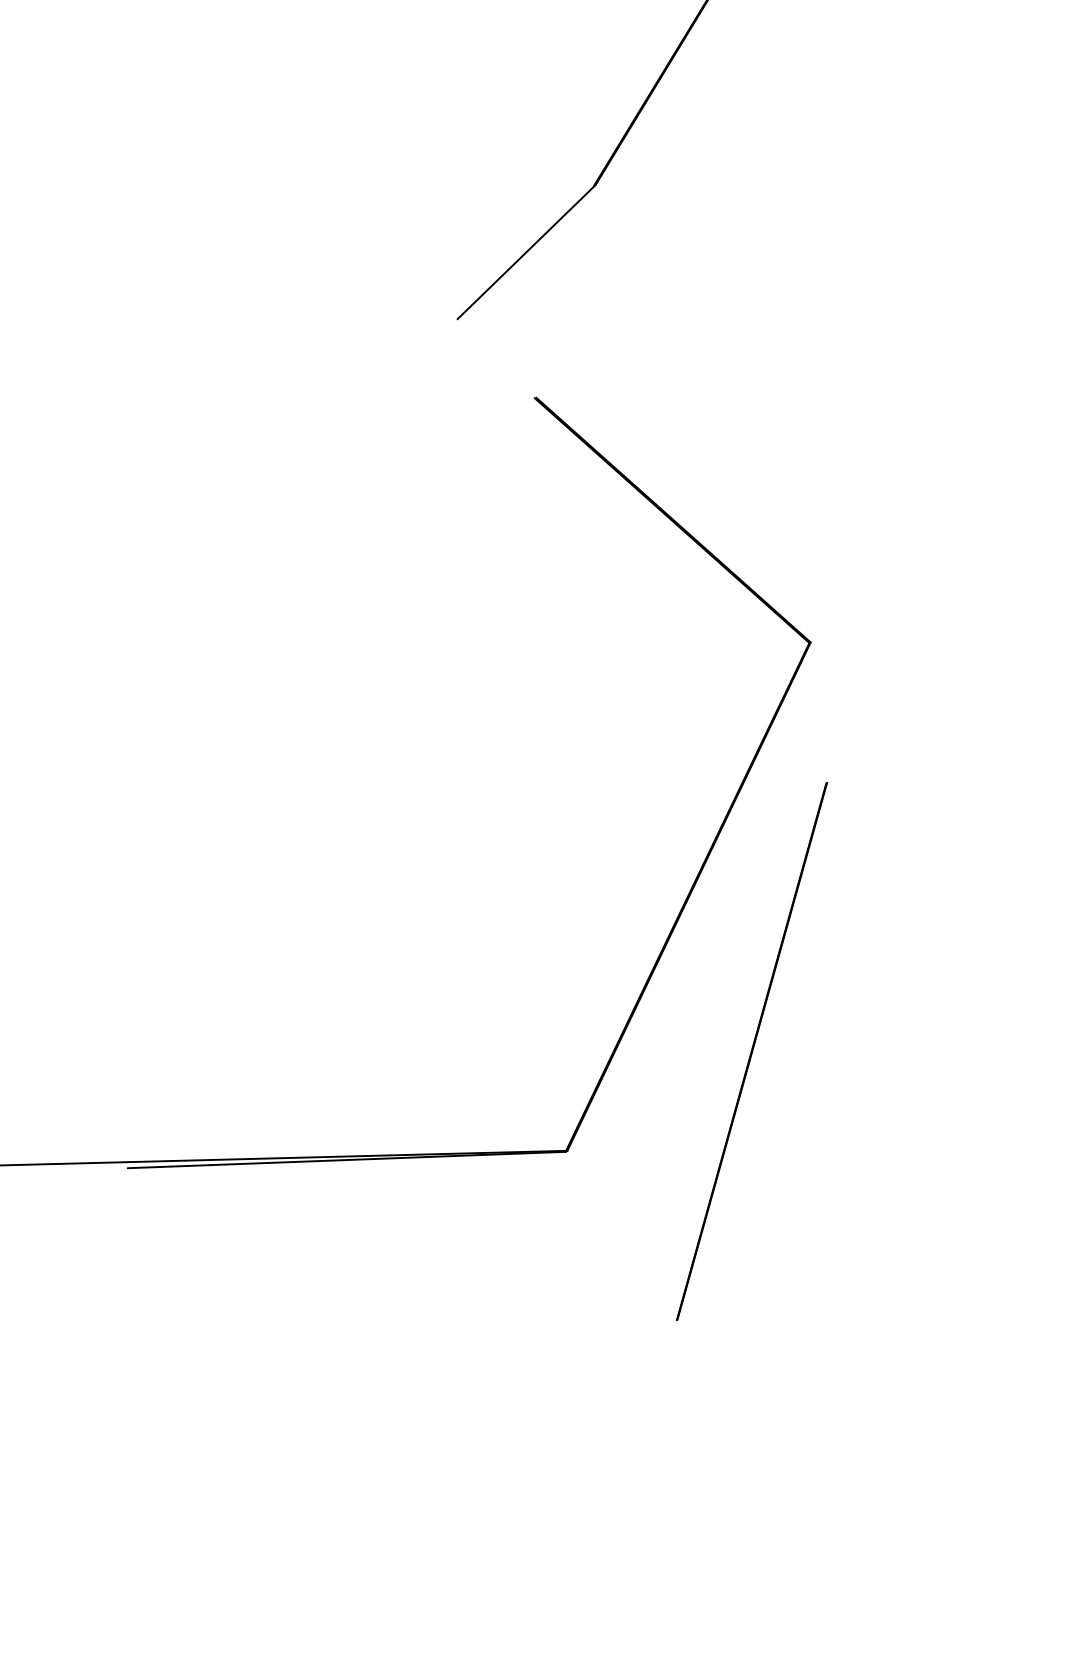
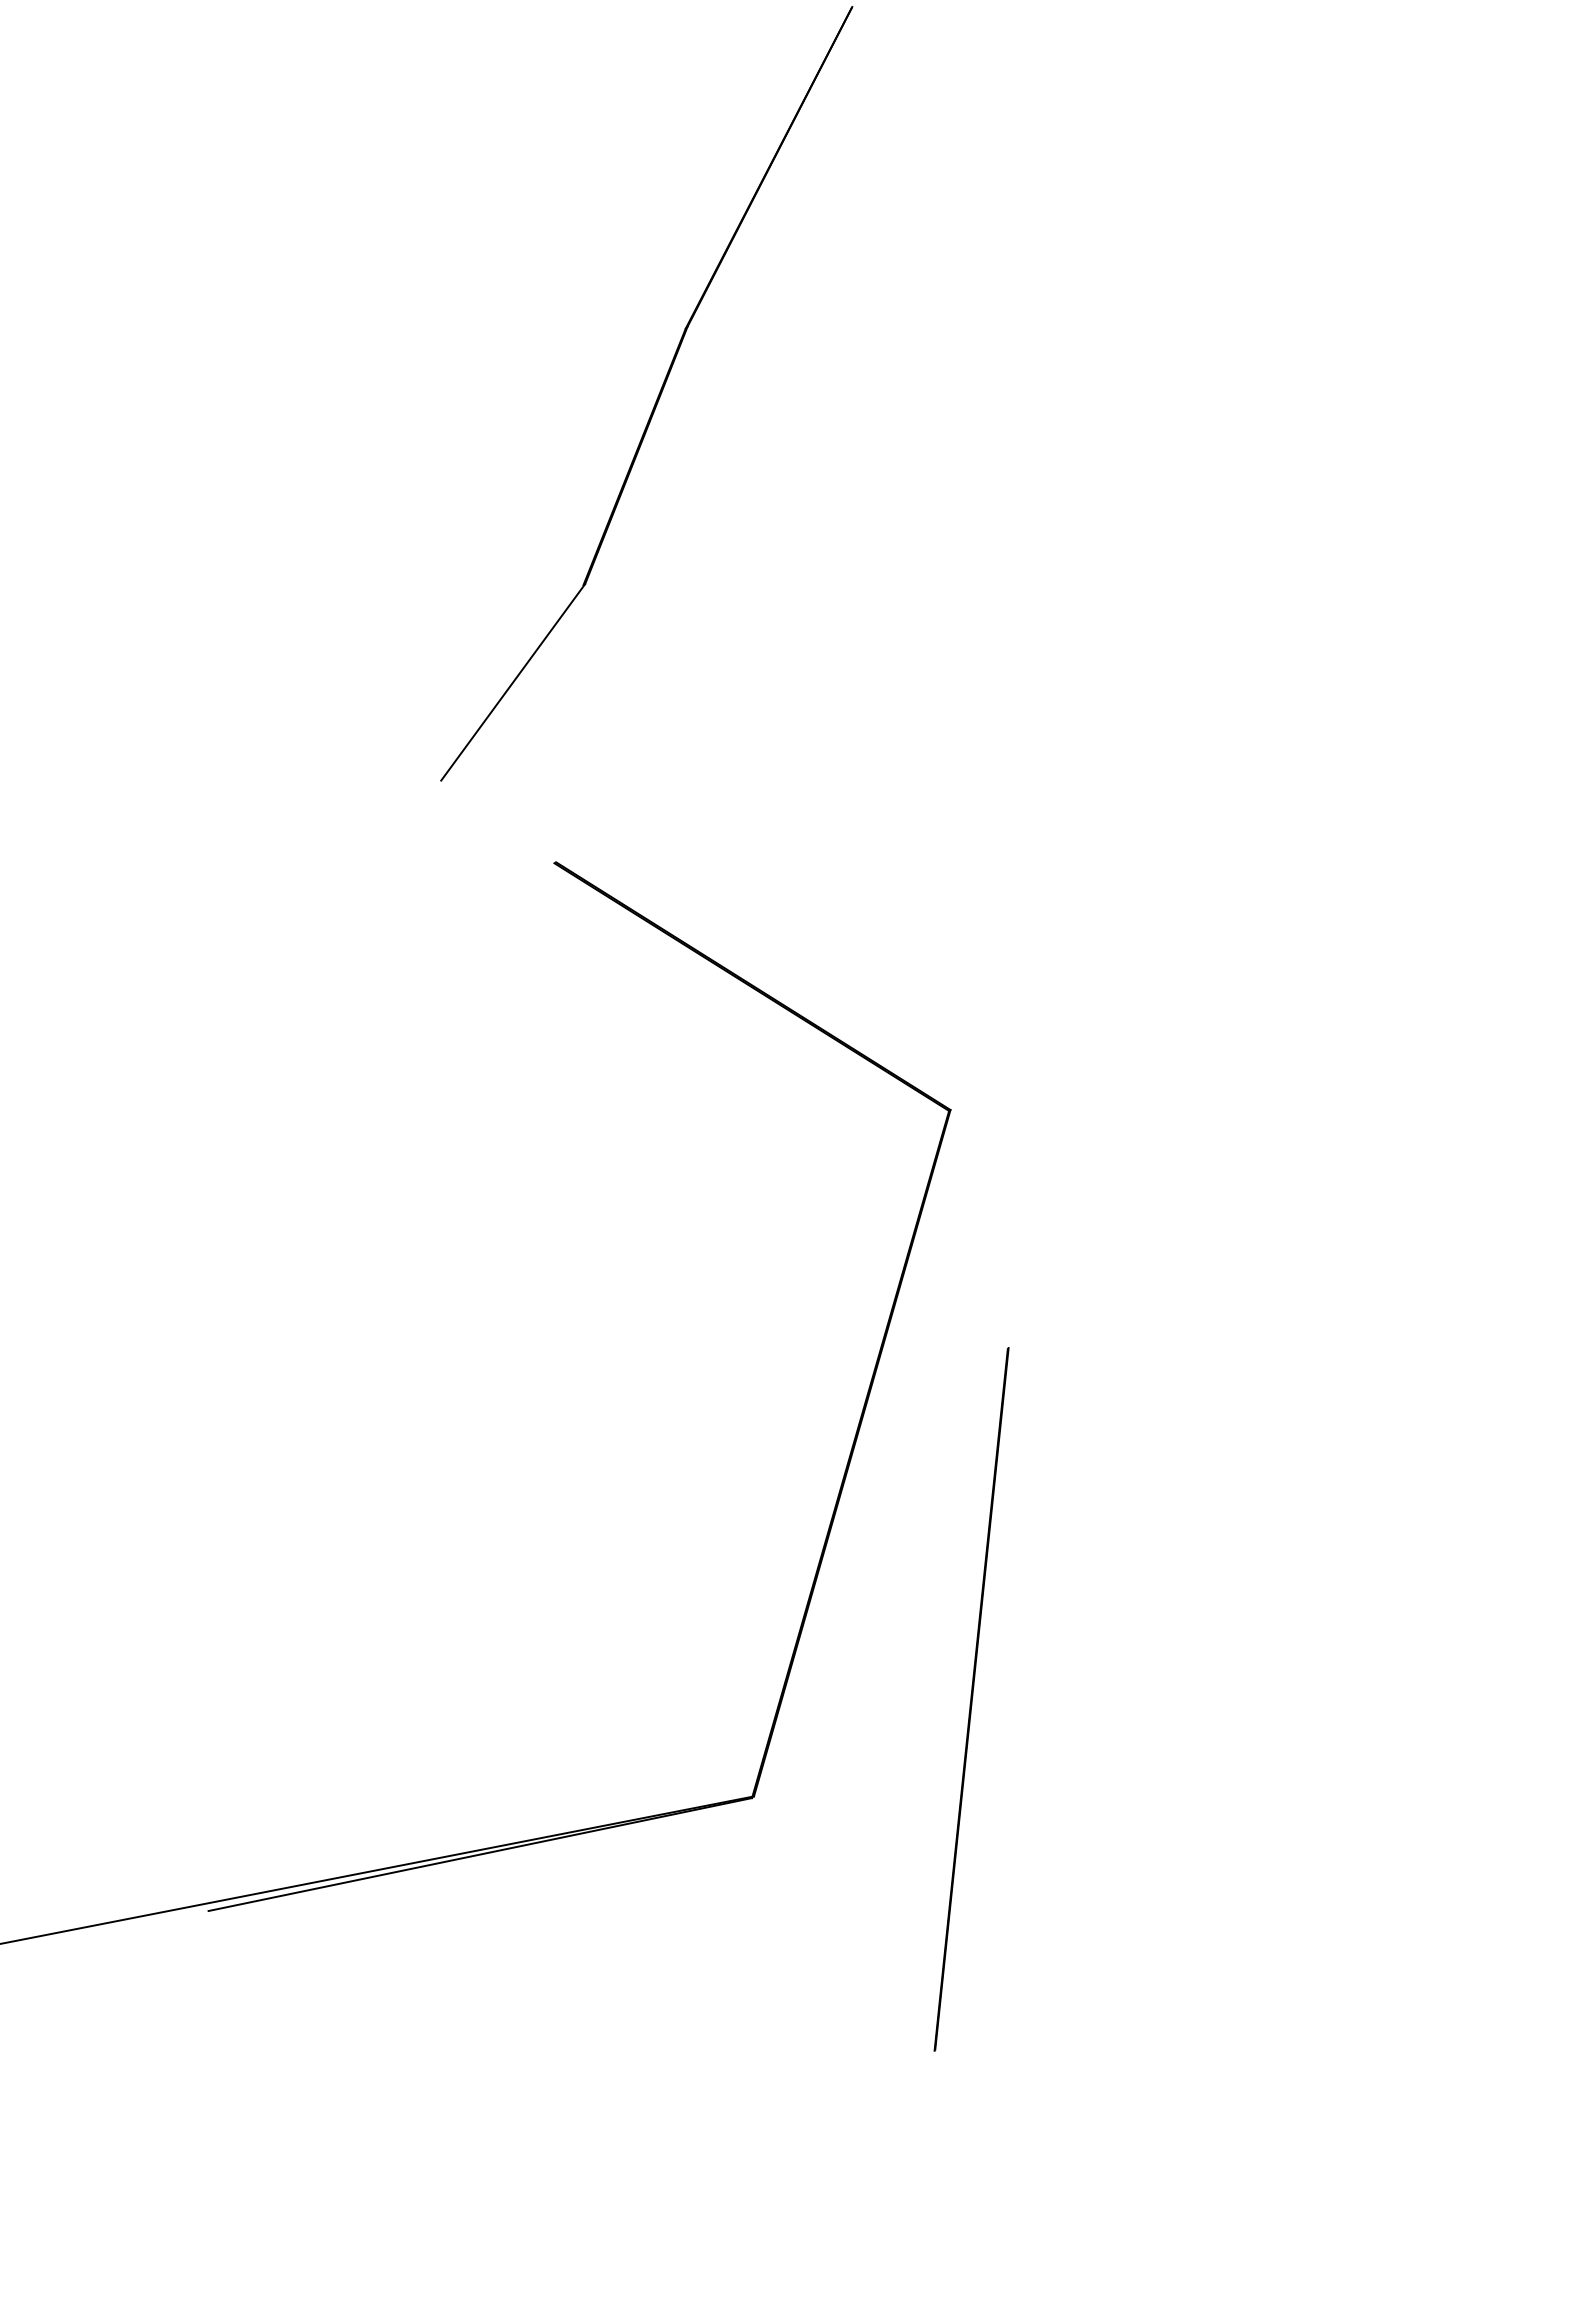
line: (751, 1051) -> (971, 1699), moved

